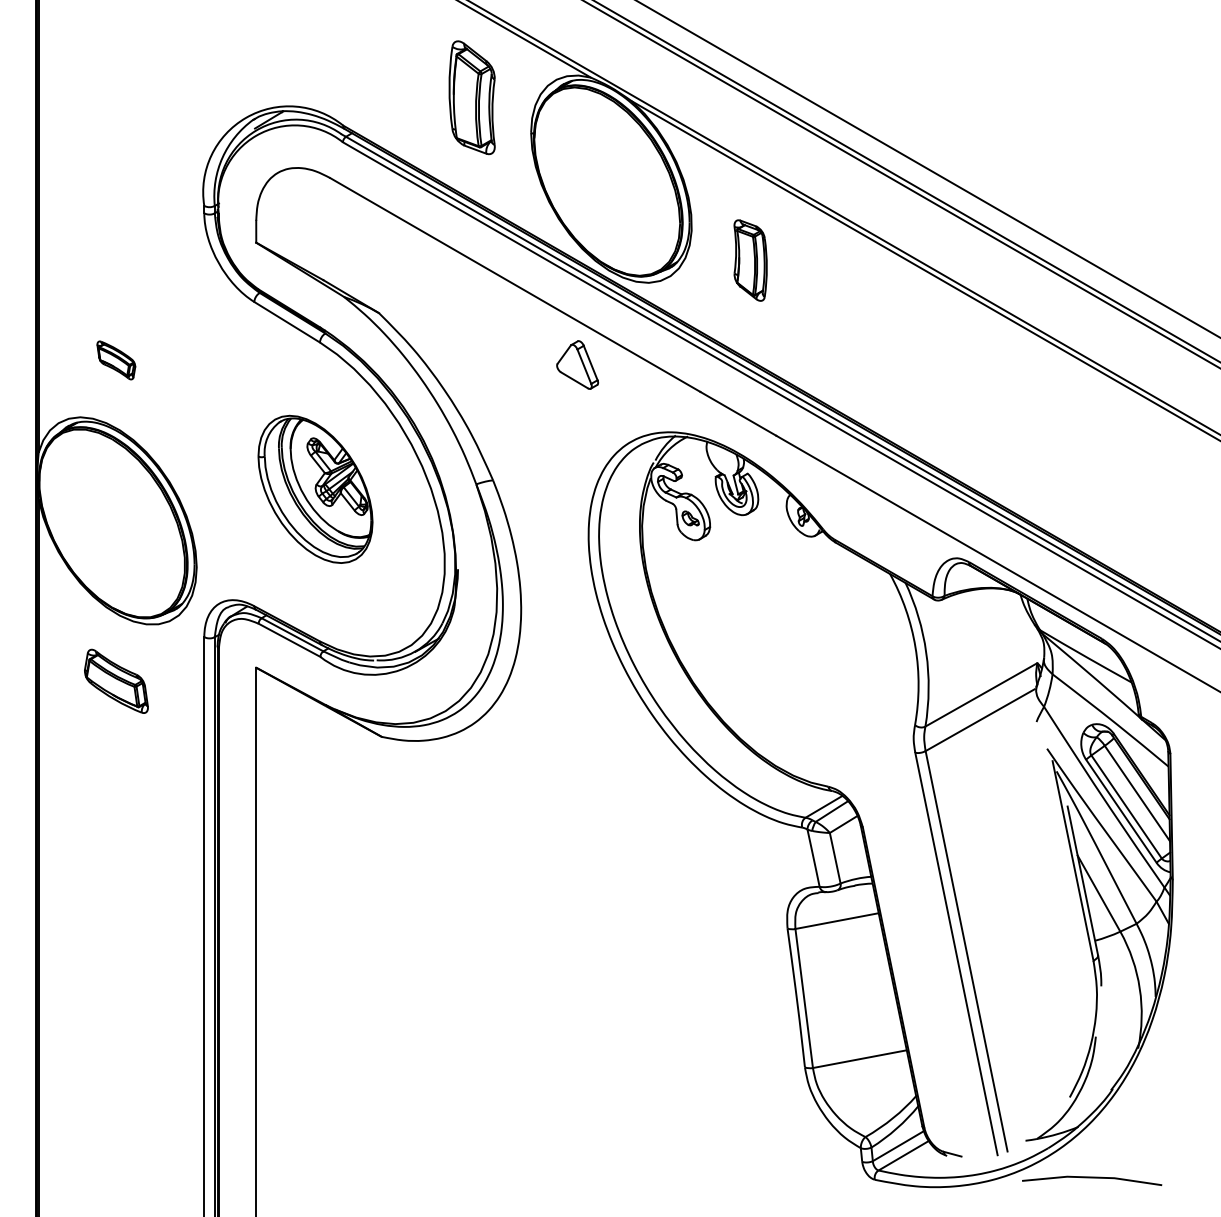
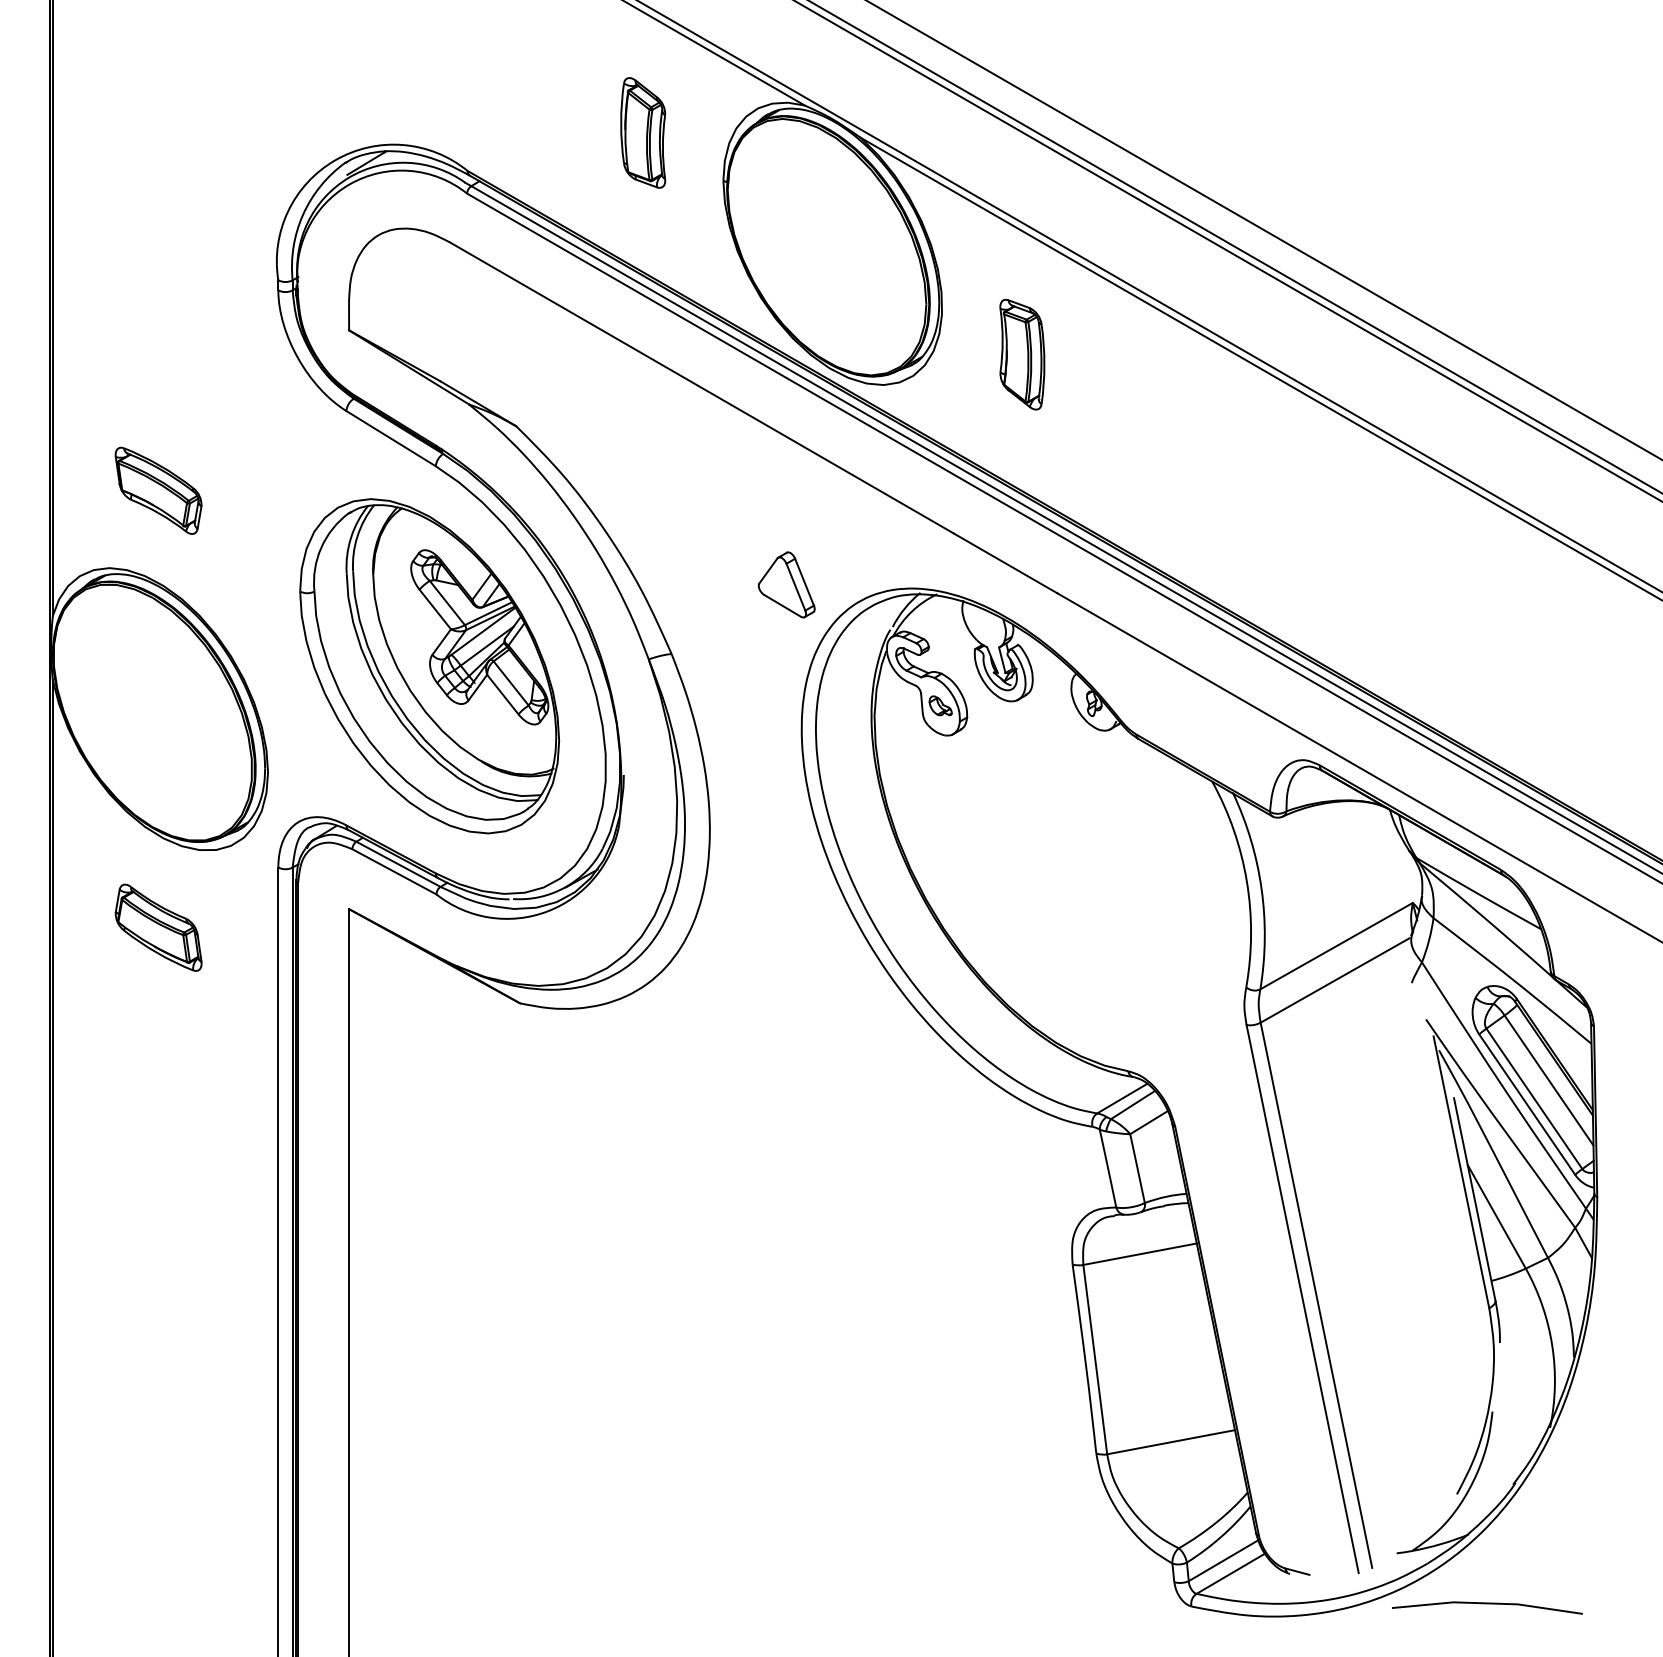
part: (472, 97) -> (643, 132), size x0.71
part: (116, 360) -> (158, 490), size x1.67
part: (577, 364) -> (786, 584), moved
part: (315, 489) -> (429, 666), size x1.67

